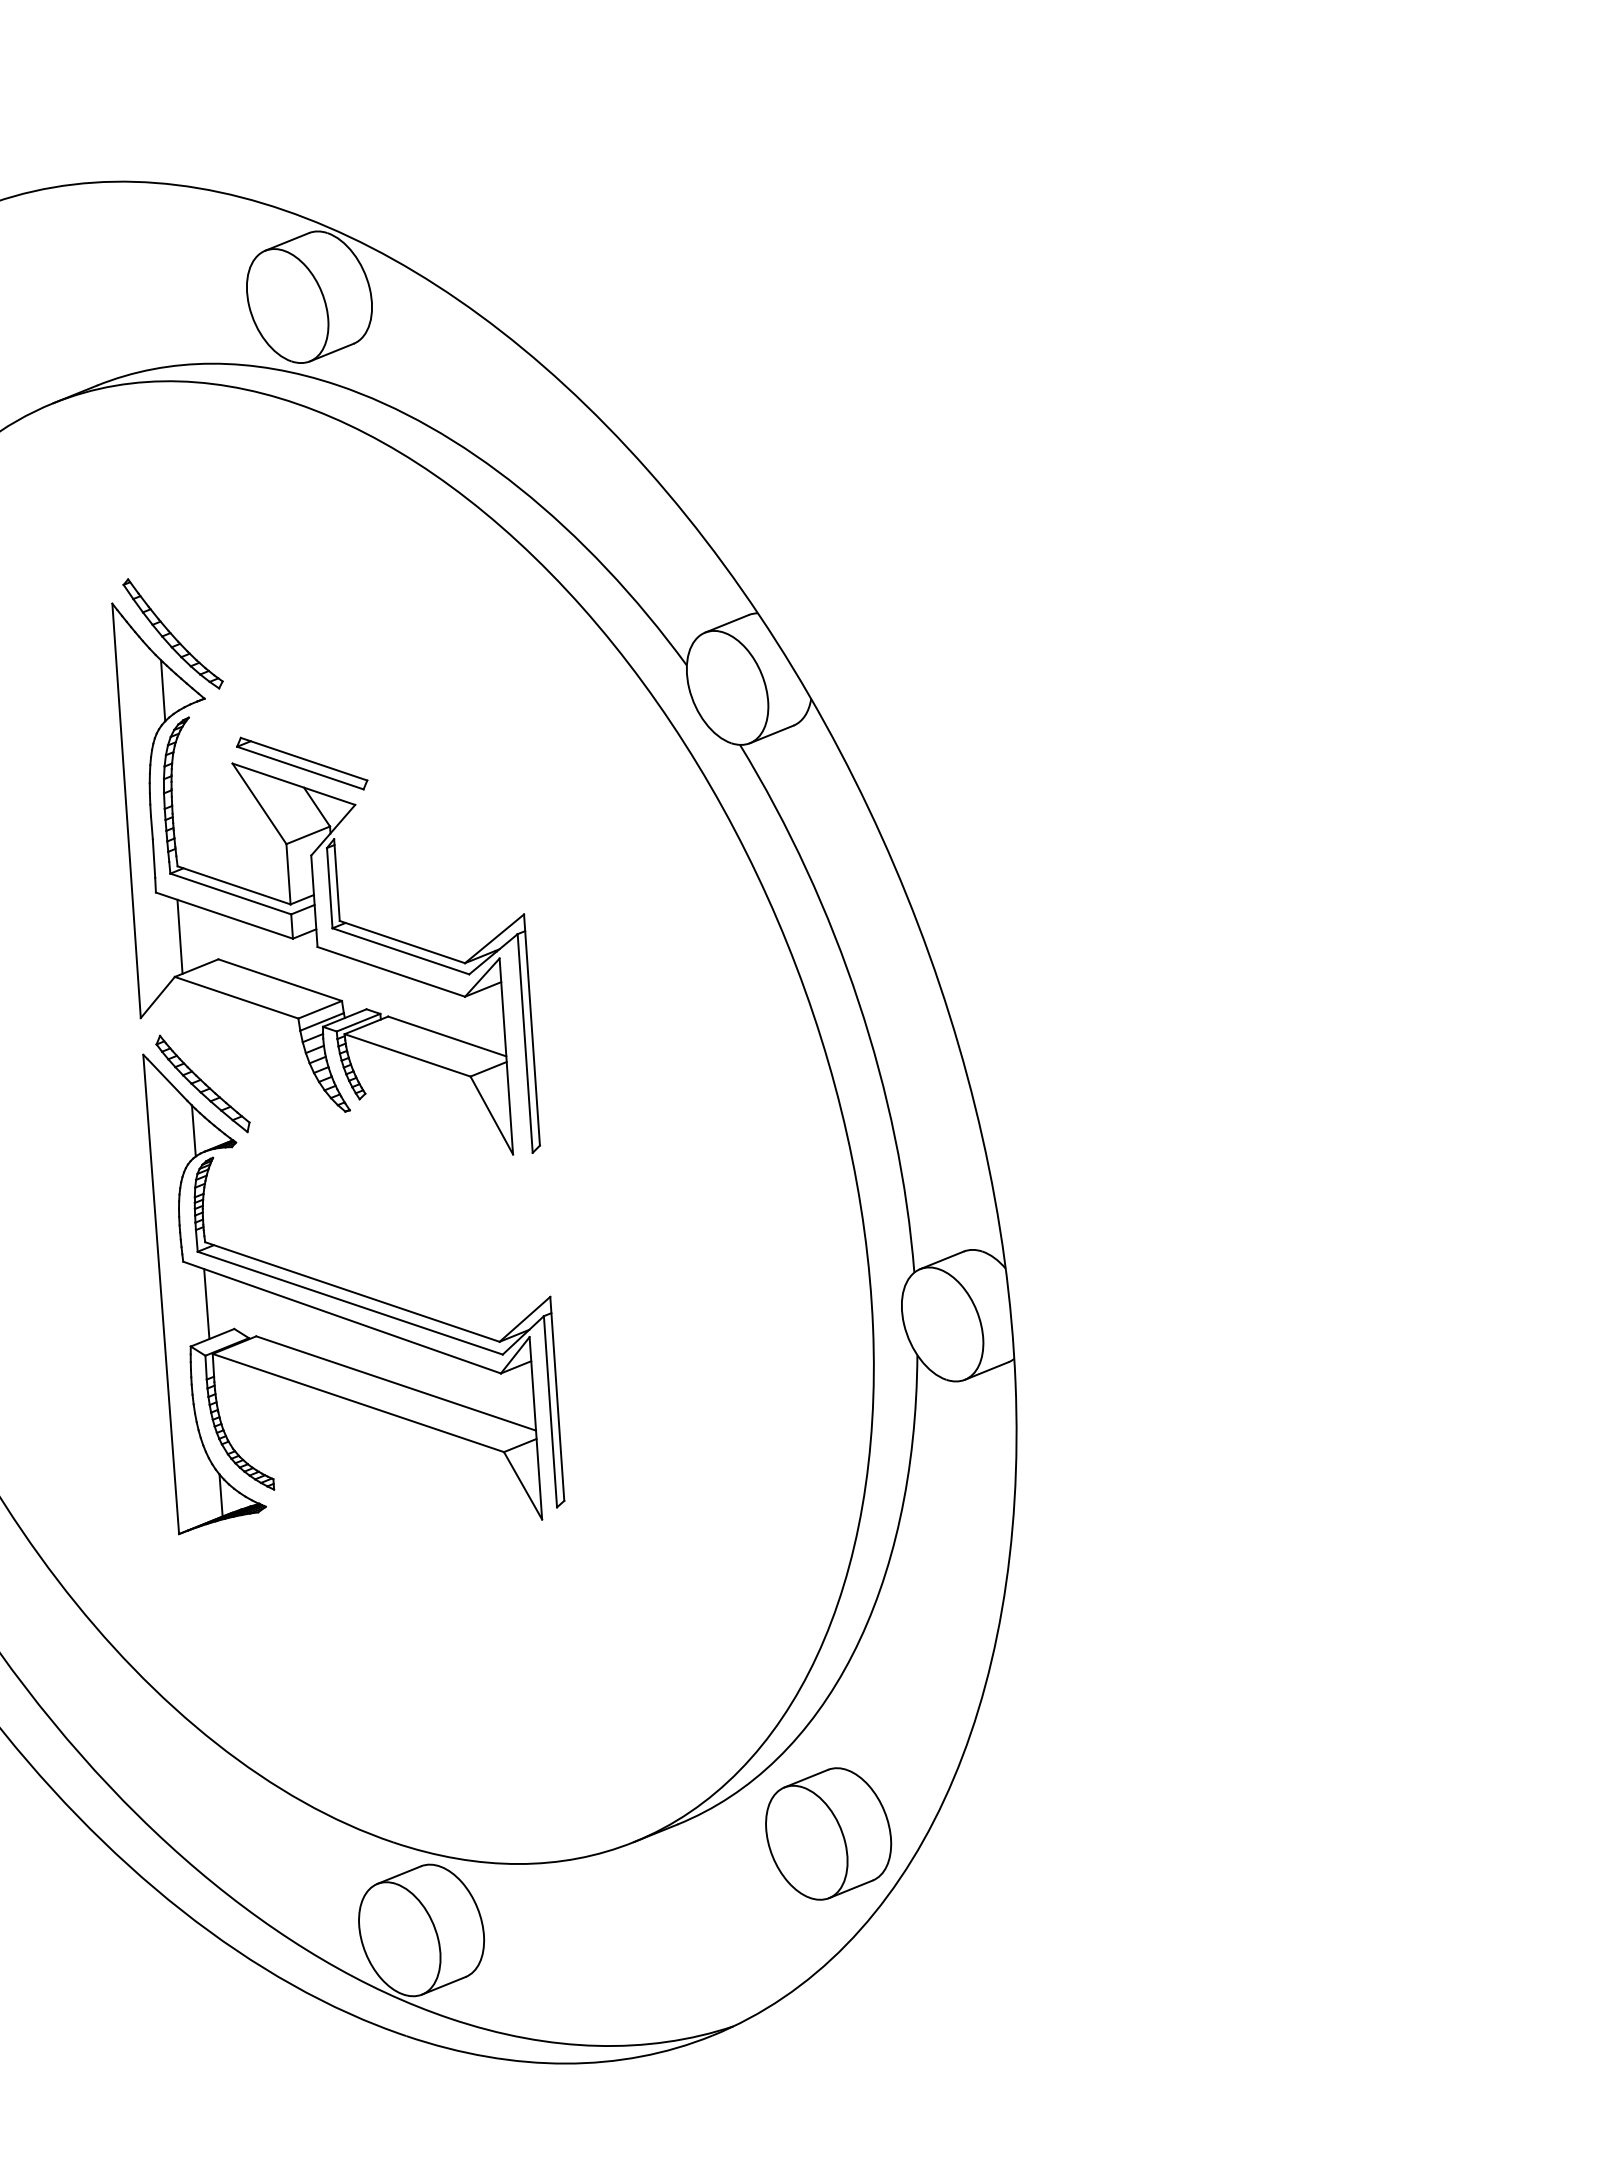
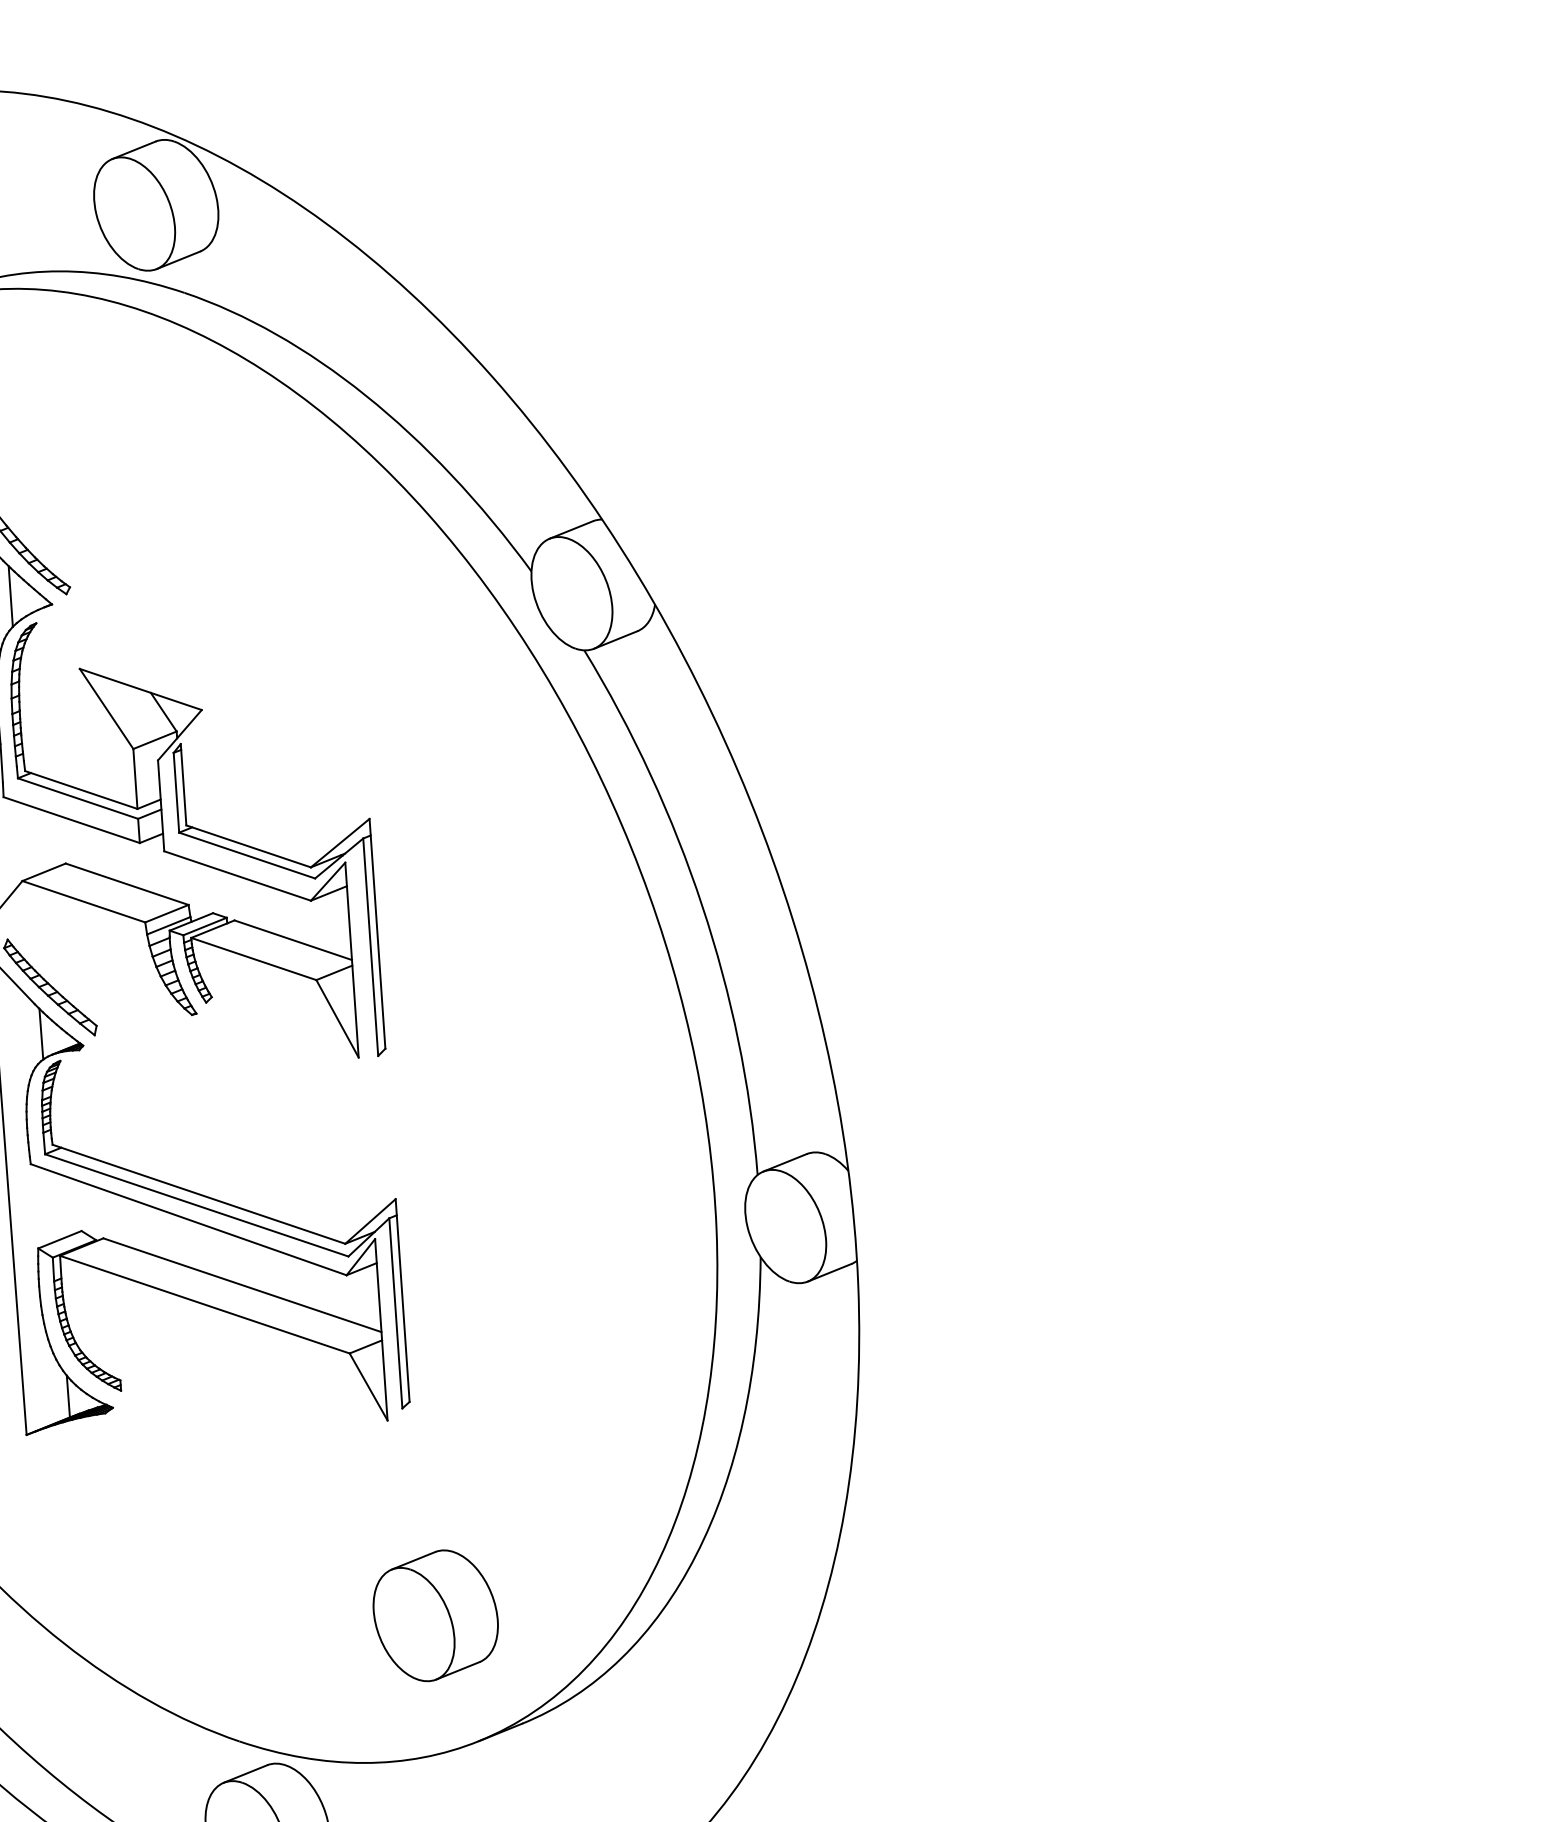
part: (302, 763) -> (149, 668), removed
line: (179, 936) -> (27, 840), removed
line: (206, 1304) -> (53, 1206), removed
part: (828, 1833) -> (435, 1615), moved

